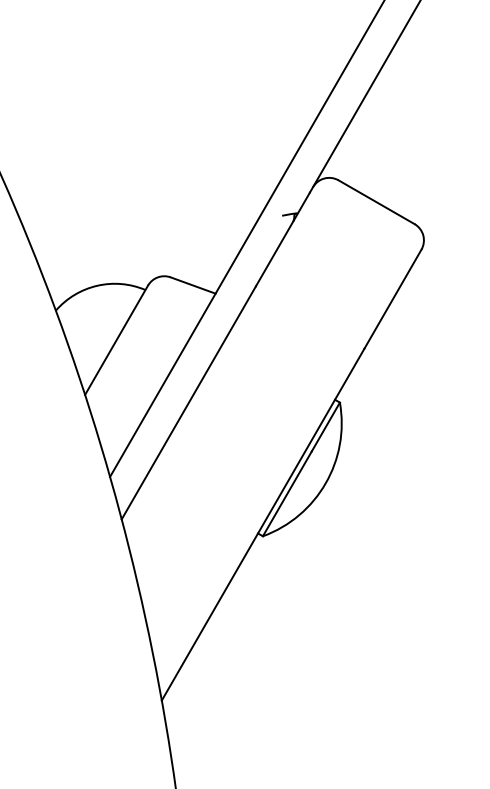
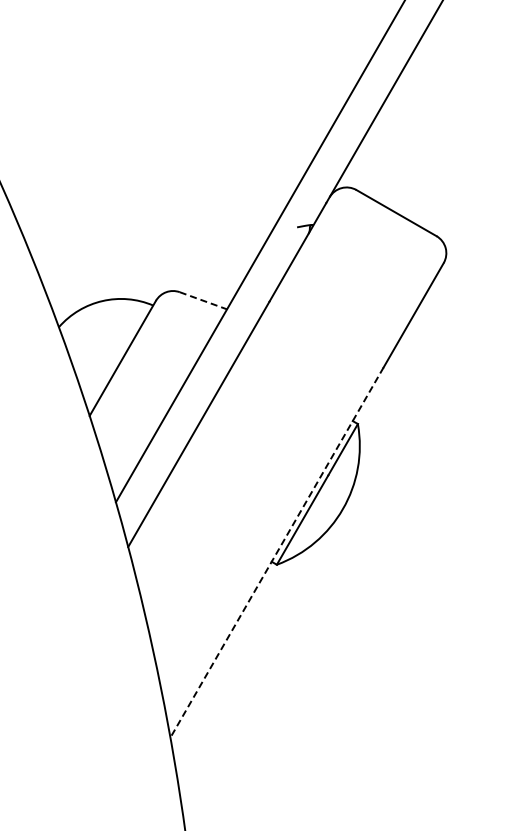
line: (193, 285) -> (203, 300), solid -> dashed
line: (263, 524) -> (277, 552), solid -> dashed

